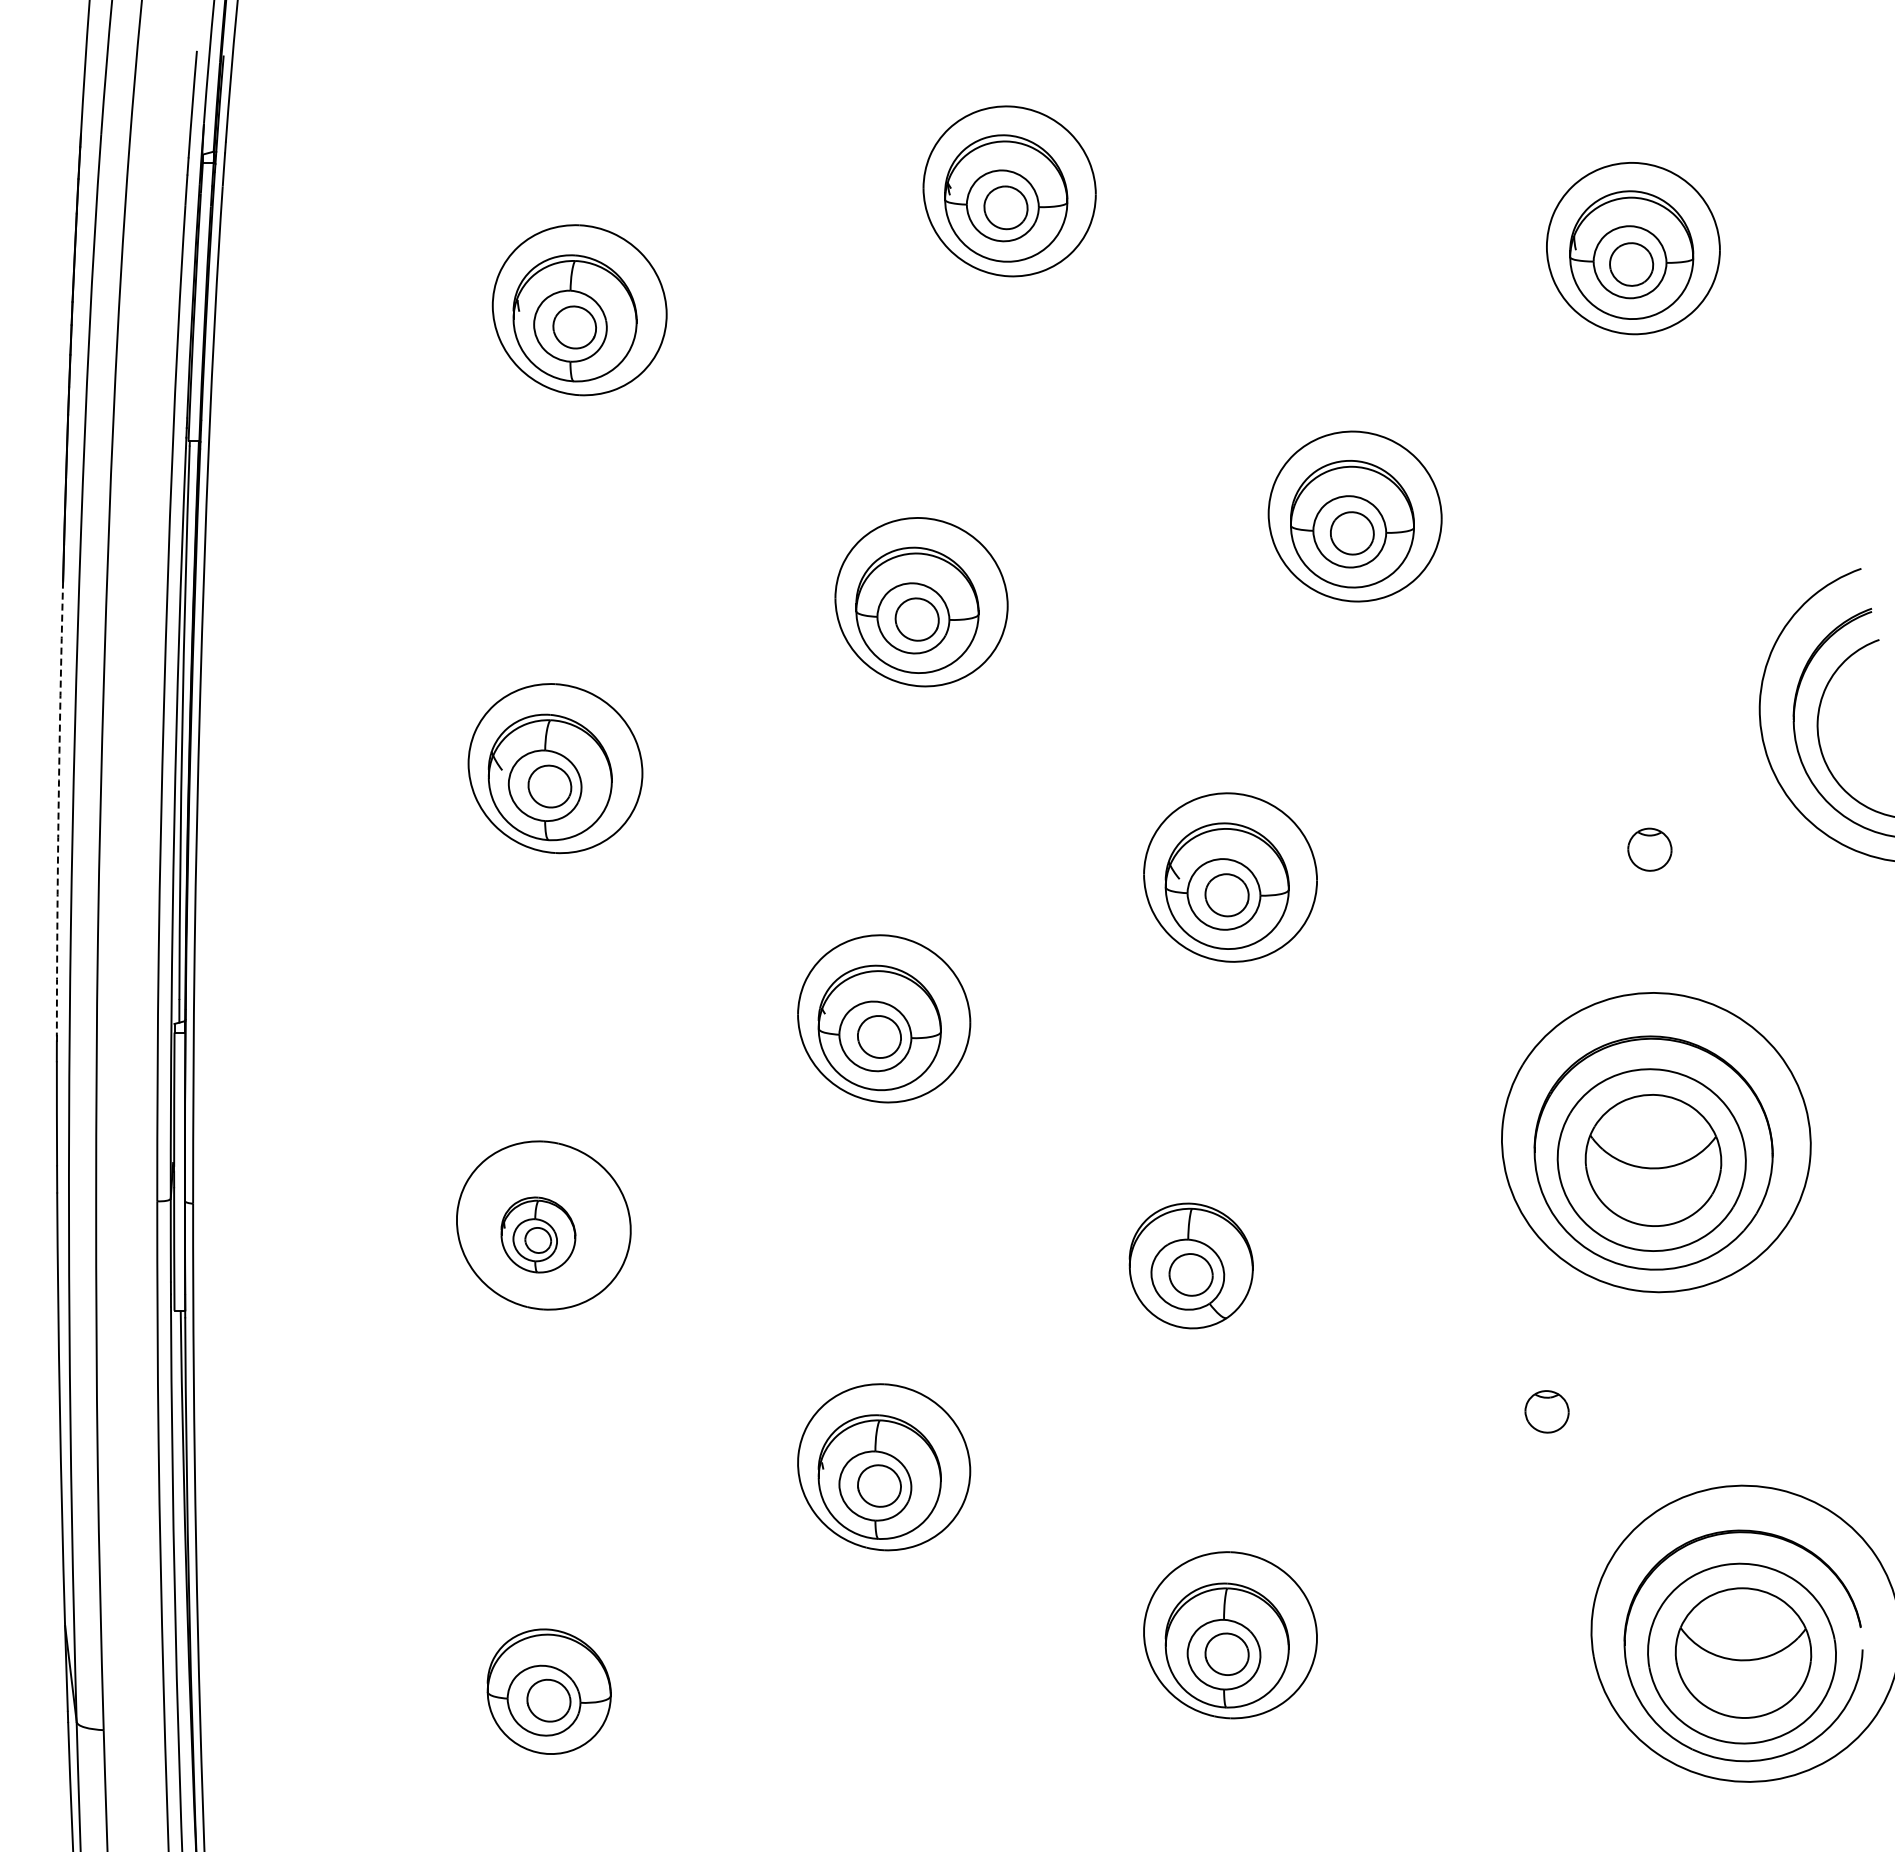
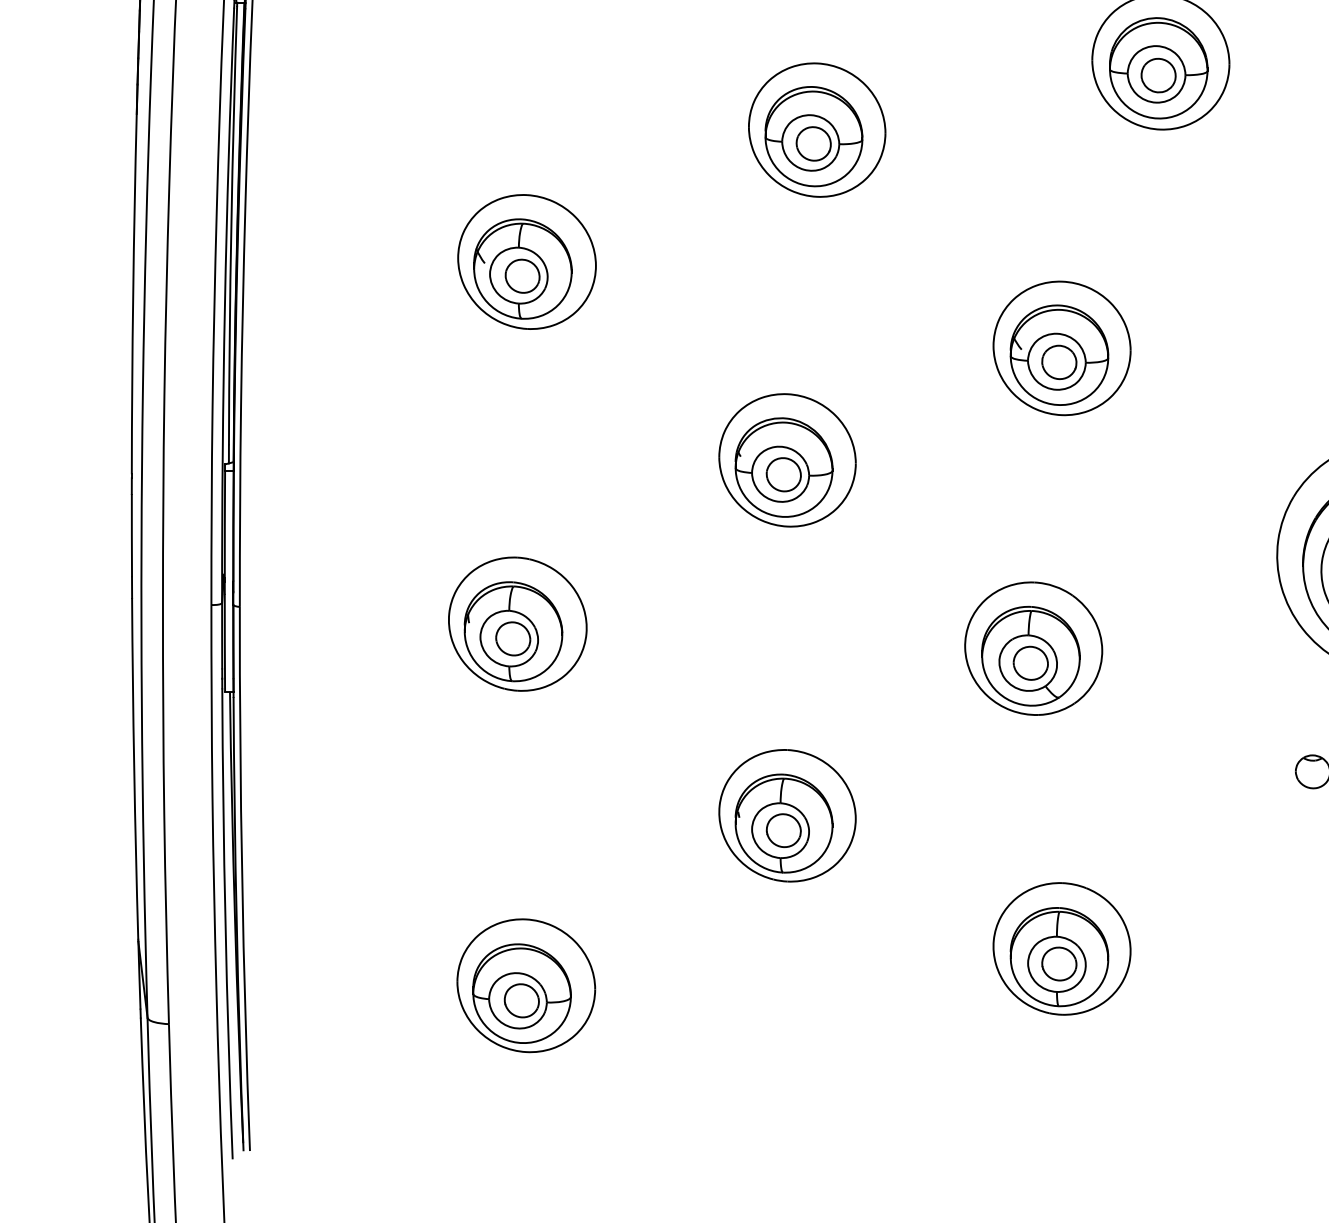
arc: (58, 808) -> (133, 293), dashed -> solid
part: (538, 1234) -> (513, 631), size x1.67
part: (1194, 1255) -> (1033, 647), added
part: (554, 1681) -> (526, 985), added

